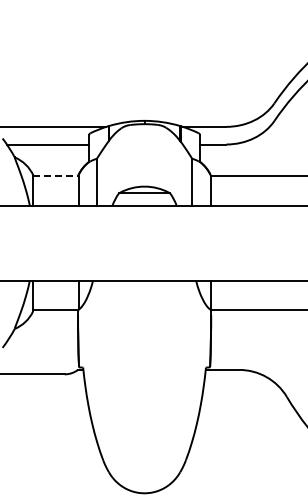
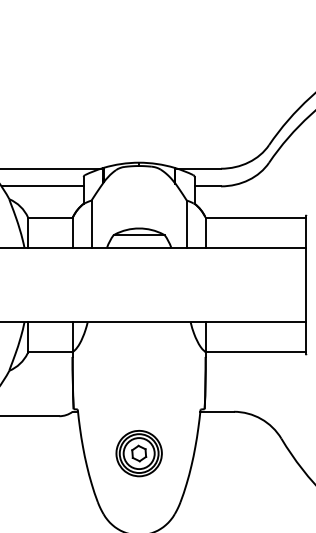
line: (55, 176) -> (50, 218), dashed -> solid
part: (143, 411) -> (138, 453), added

